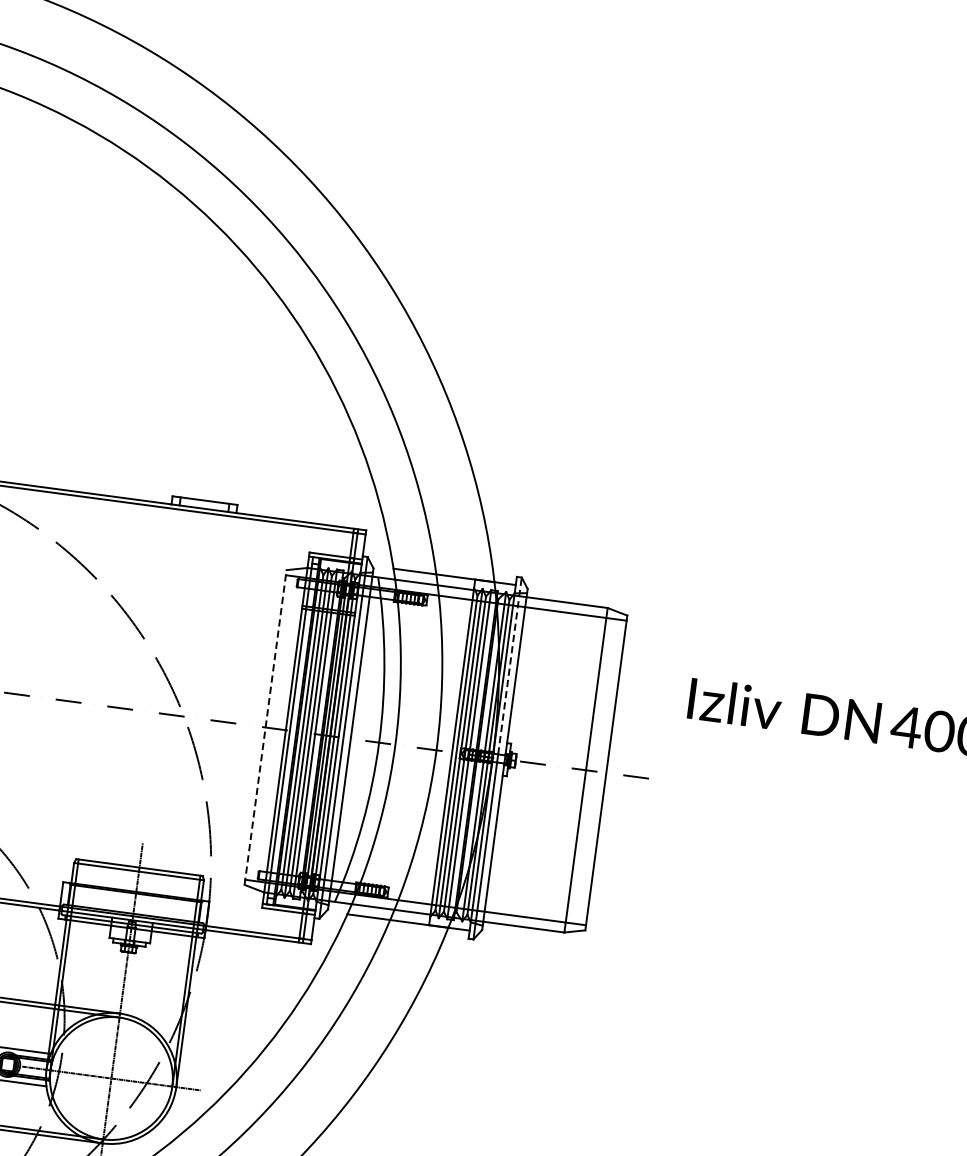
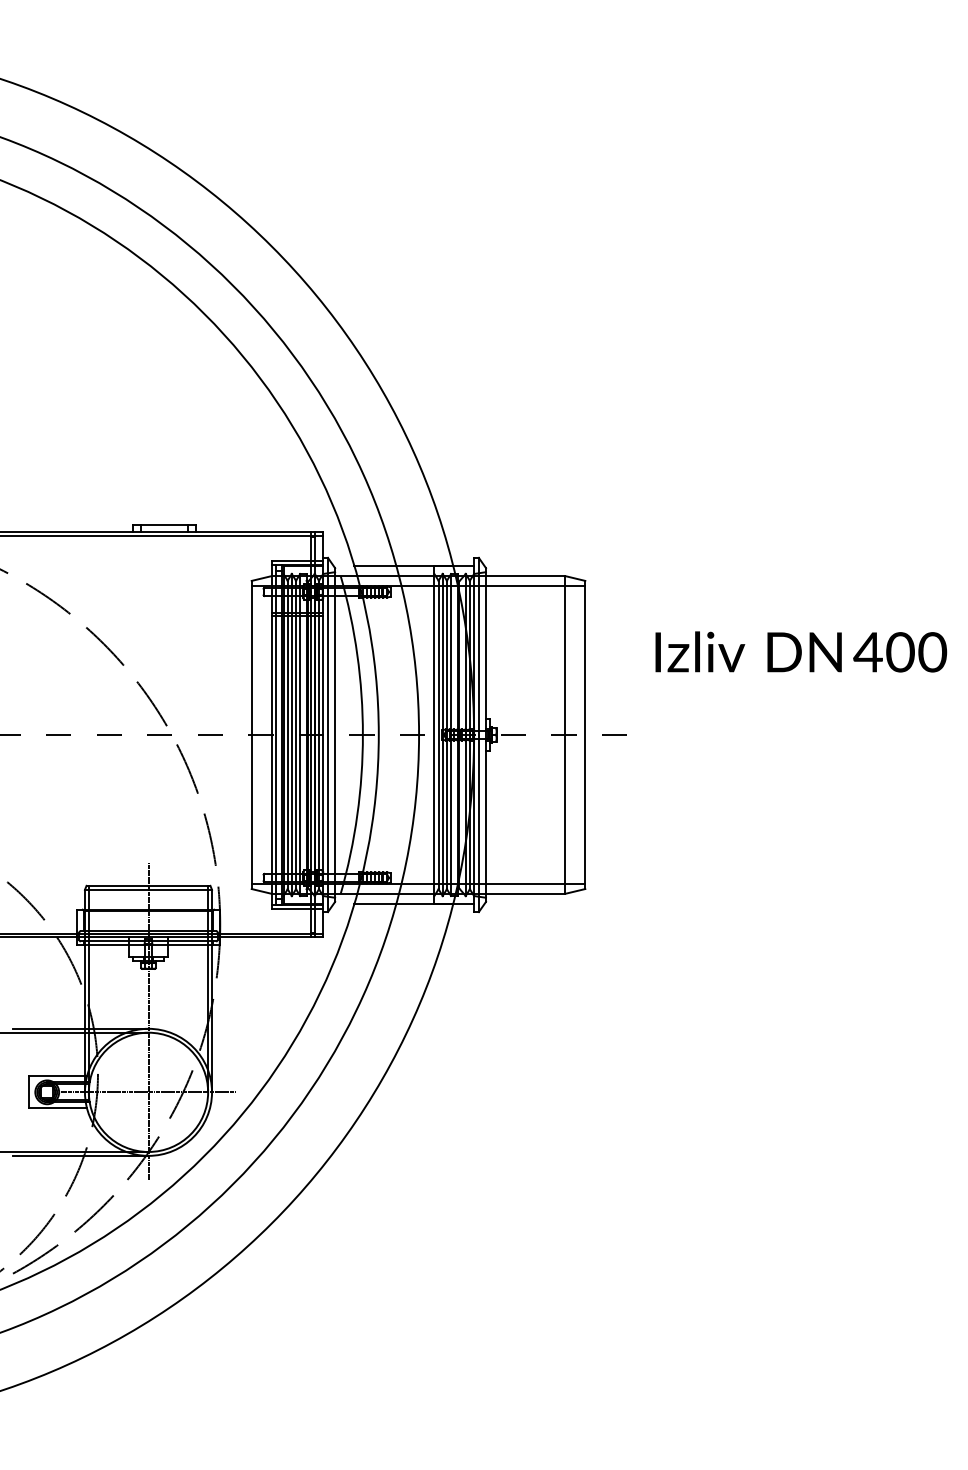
line: (509, 666) -> (478, 644), dashed -> solid
line: (265, 726) -> (251, 734), dashed -> solid

